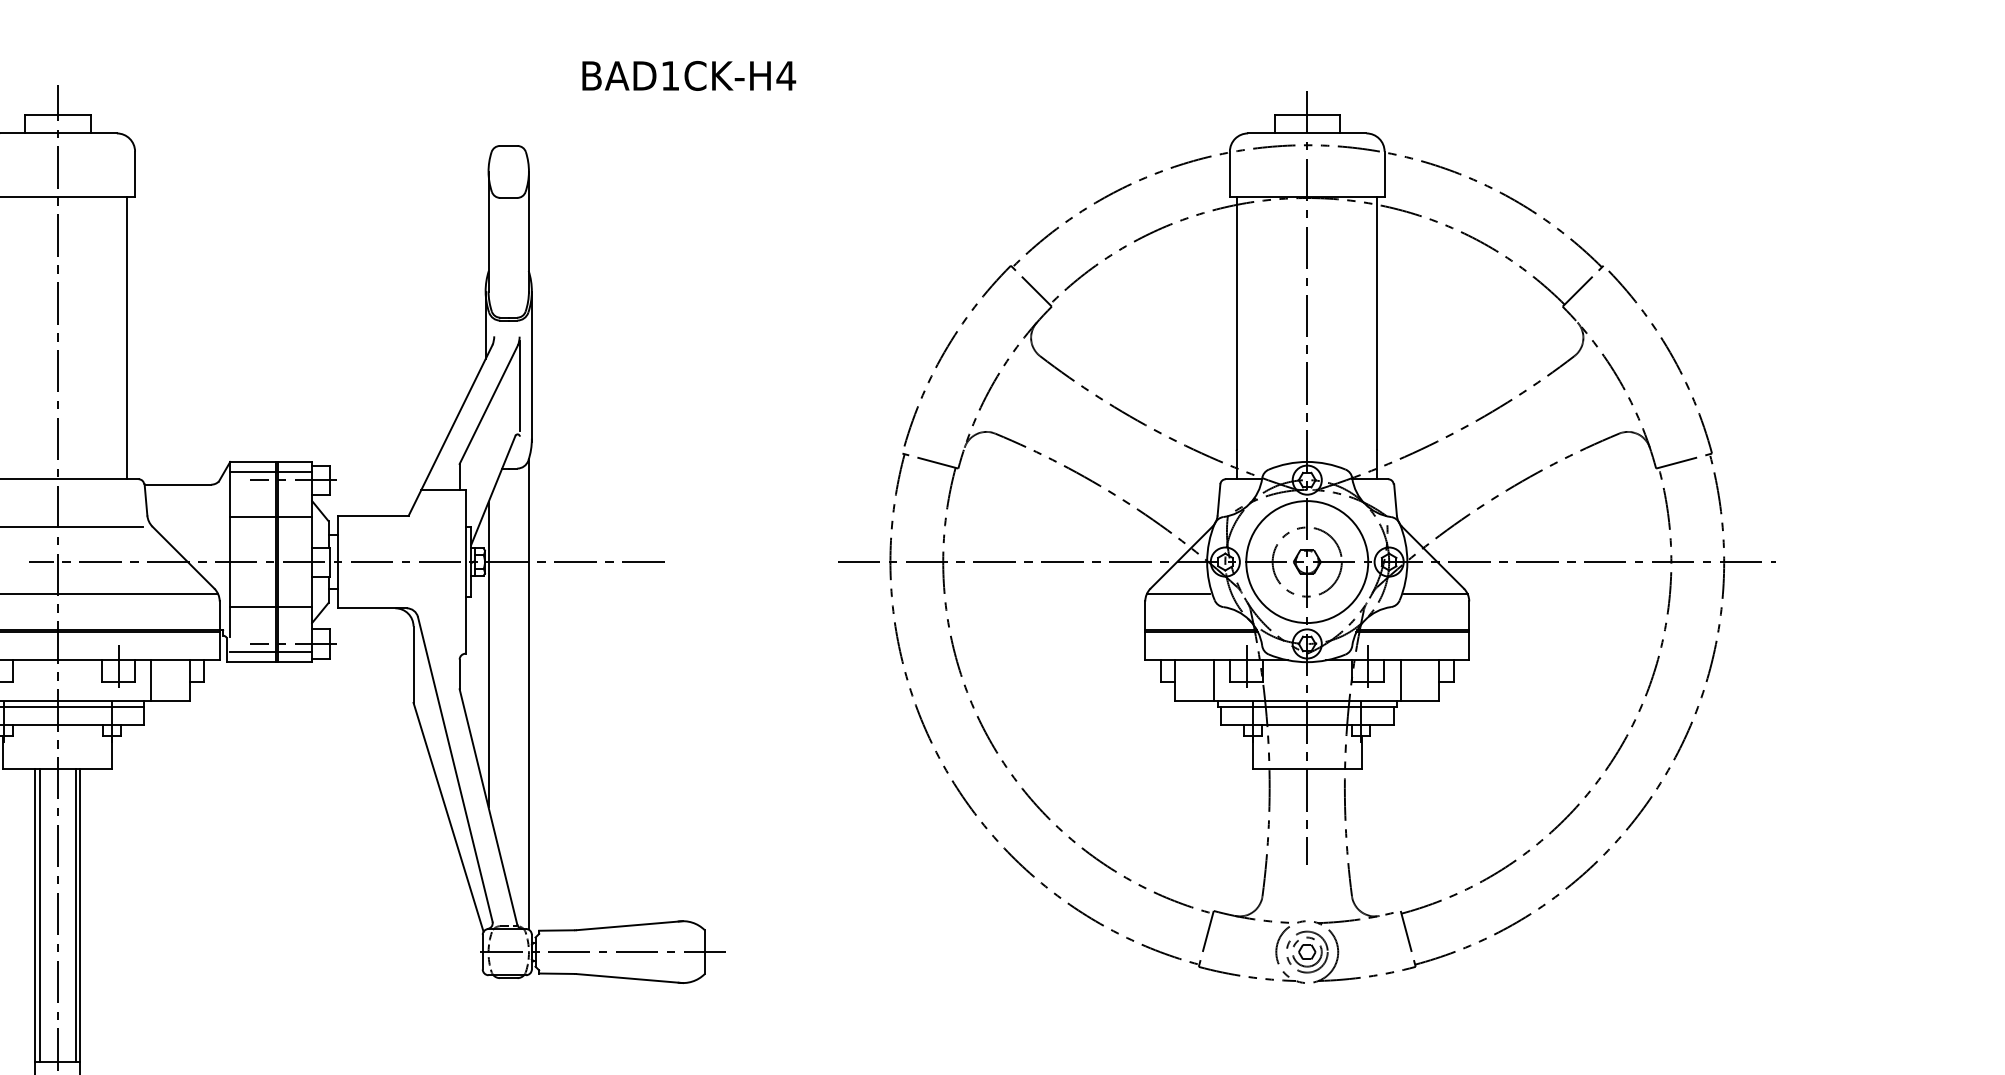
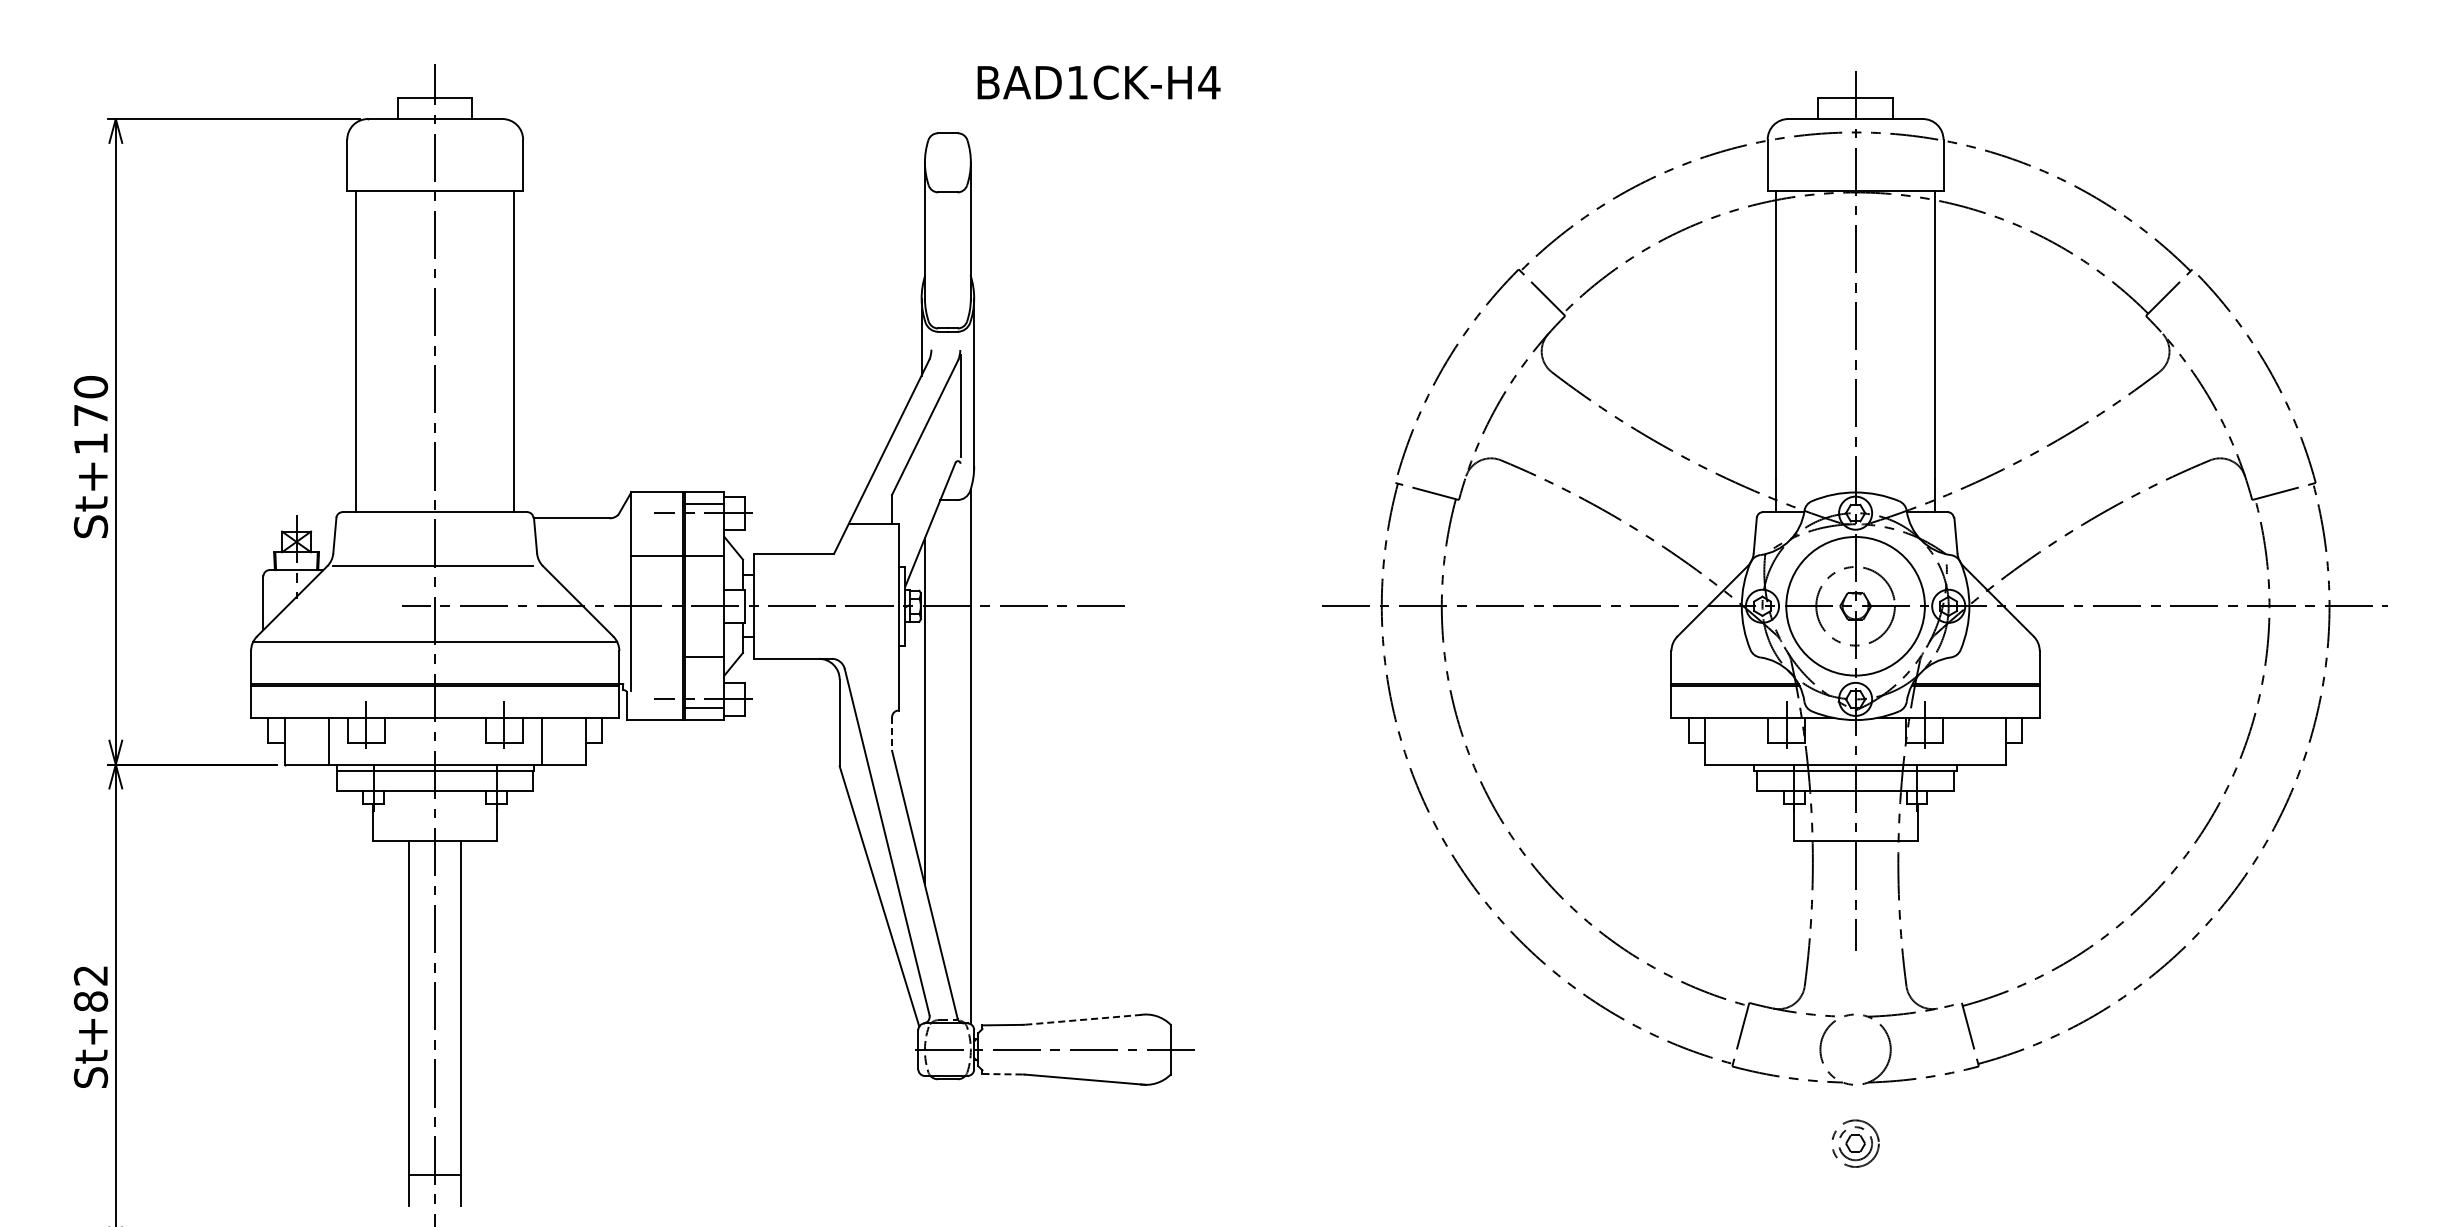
text: (688, 75) -> (1098, 82), moved
line: (253, 472) -> (657, 504), removed
line: (1178, 593) -> (1709, 642), removed
line: (1435, 593) -> (2001, 642), removed
line: (253, 606) -> (657, 656), removed
line: (253, 651) -> (657, 708), removed
line: (460, 674) -> (892, 734), solid -> dashed
line: (1213, 681) -> (1749, 741), removed
line: (1401, 681) -> (1962, 741), removed
line: (39, 915) -> (414, 1007), removed
line: (75, 915) -> (455, 1007), removed
line: (629, 925) -> (1085, 1019), solid -> dashed
part: (1307, 951) -> (1855, 1143), moved
line: (556, 973) -> (1002, 1074), solid -> dashed

